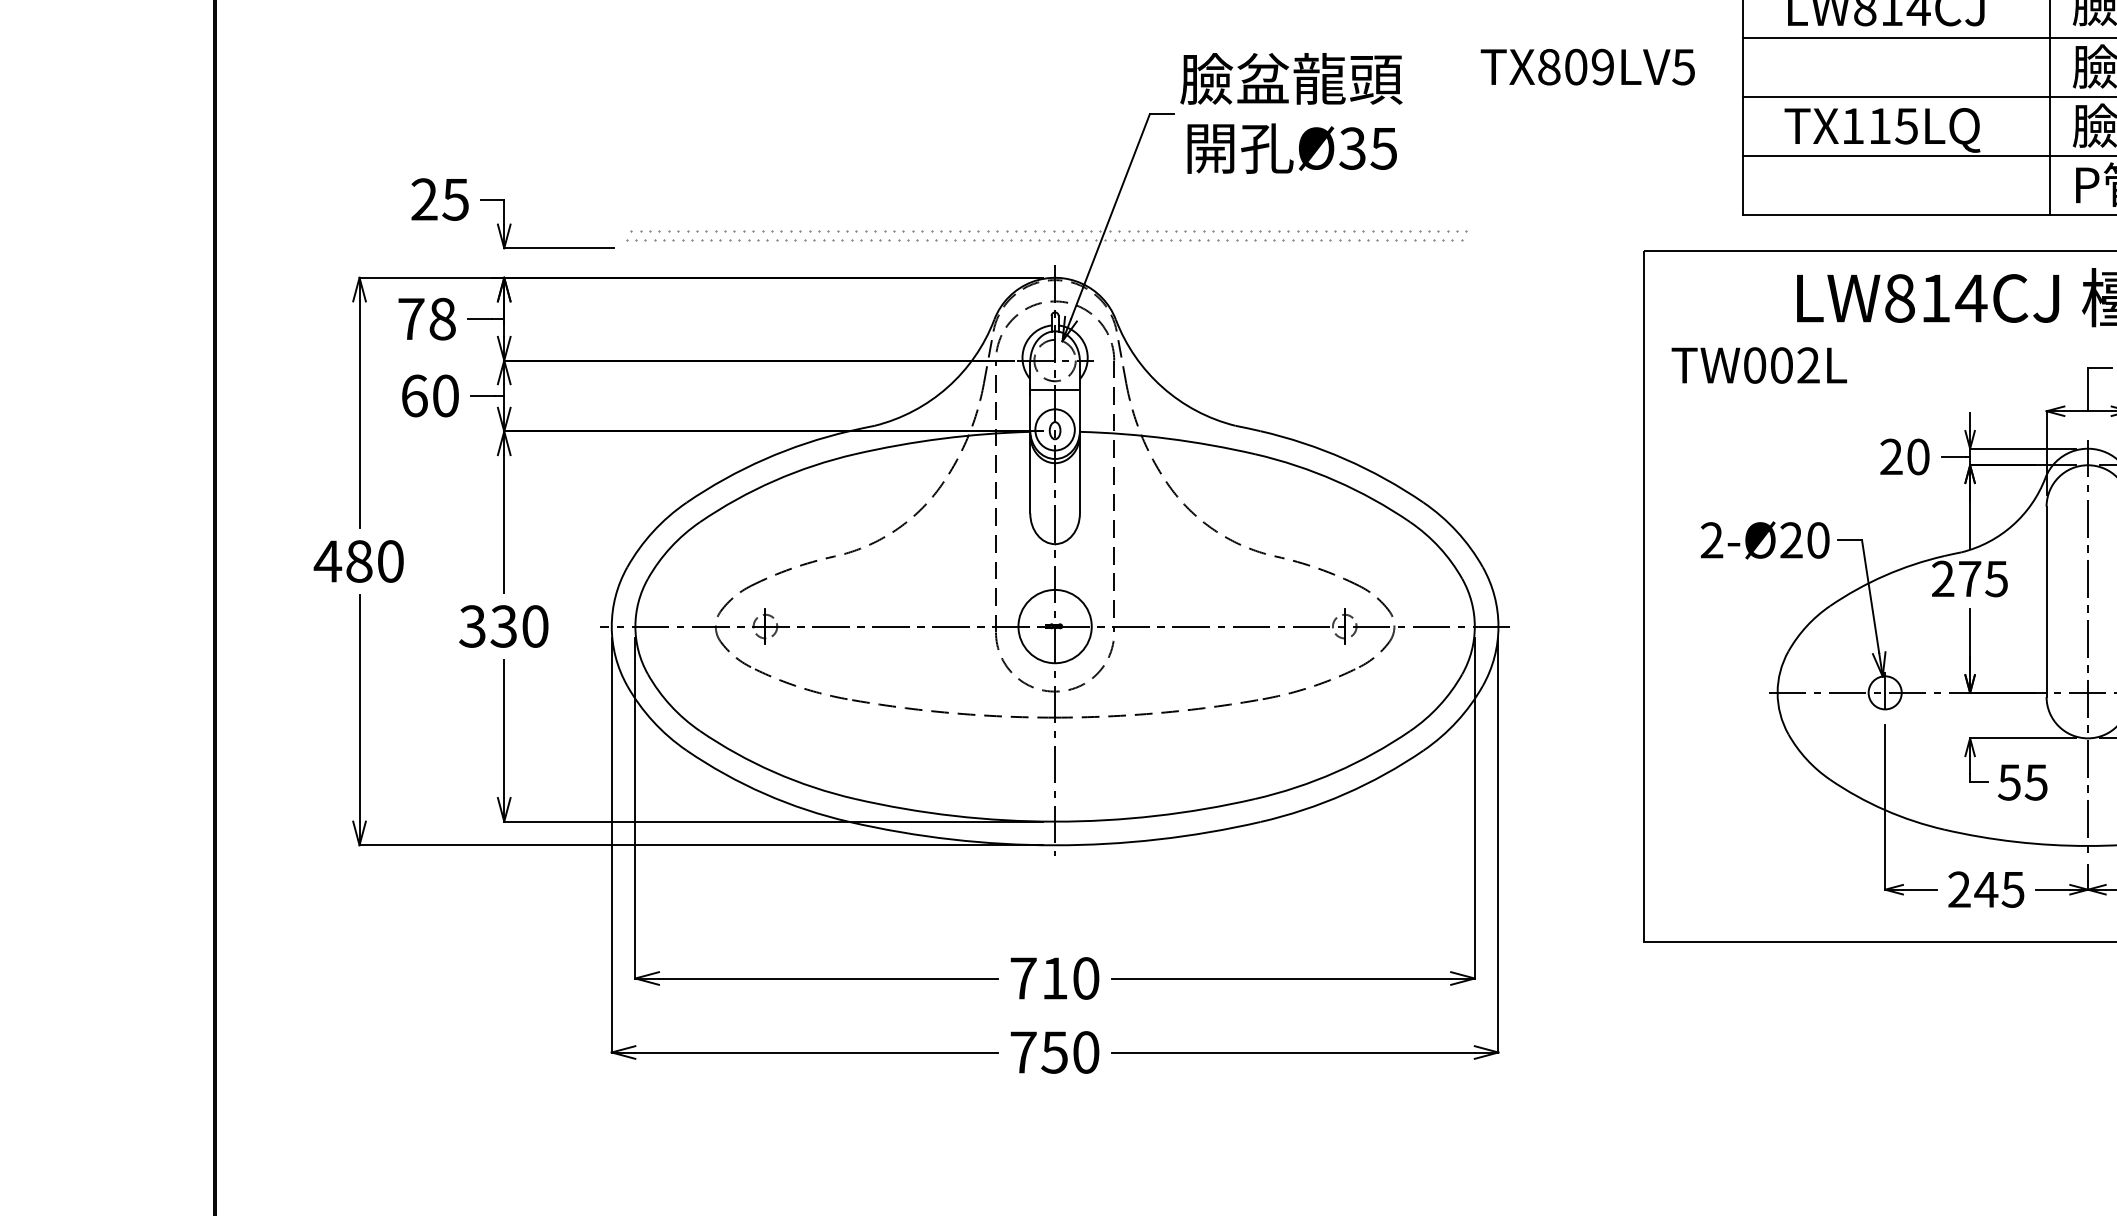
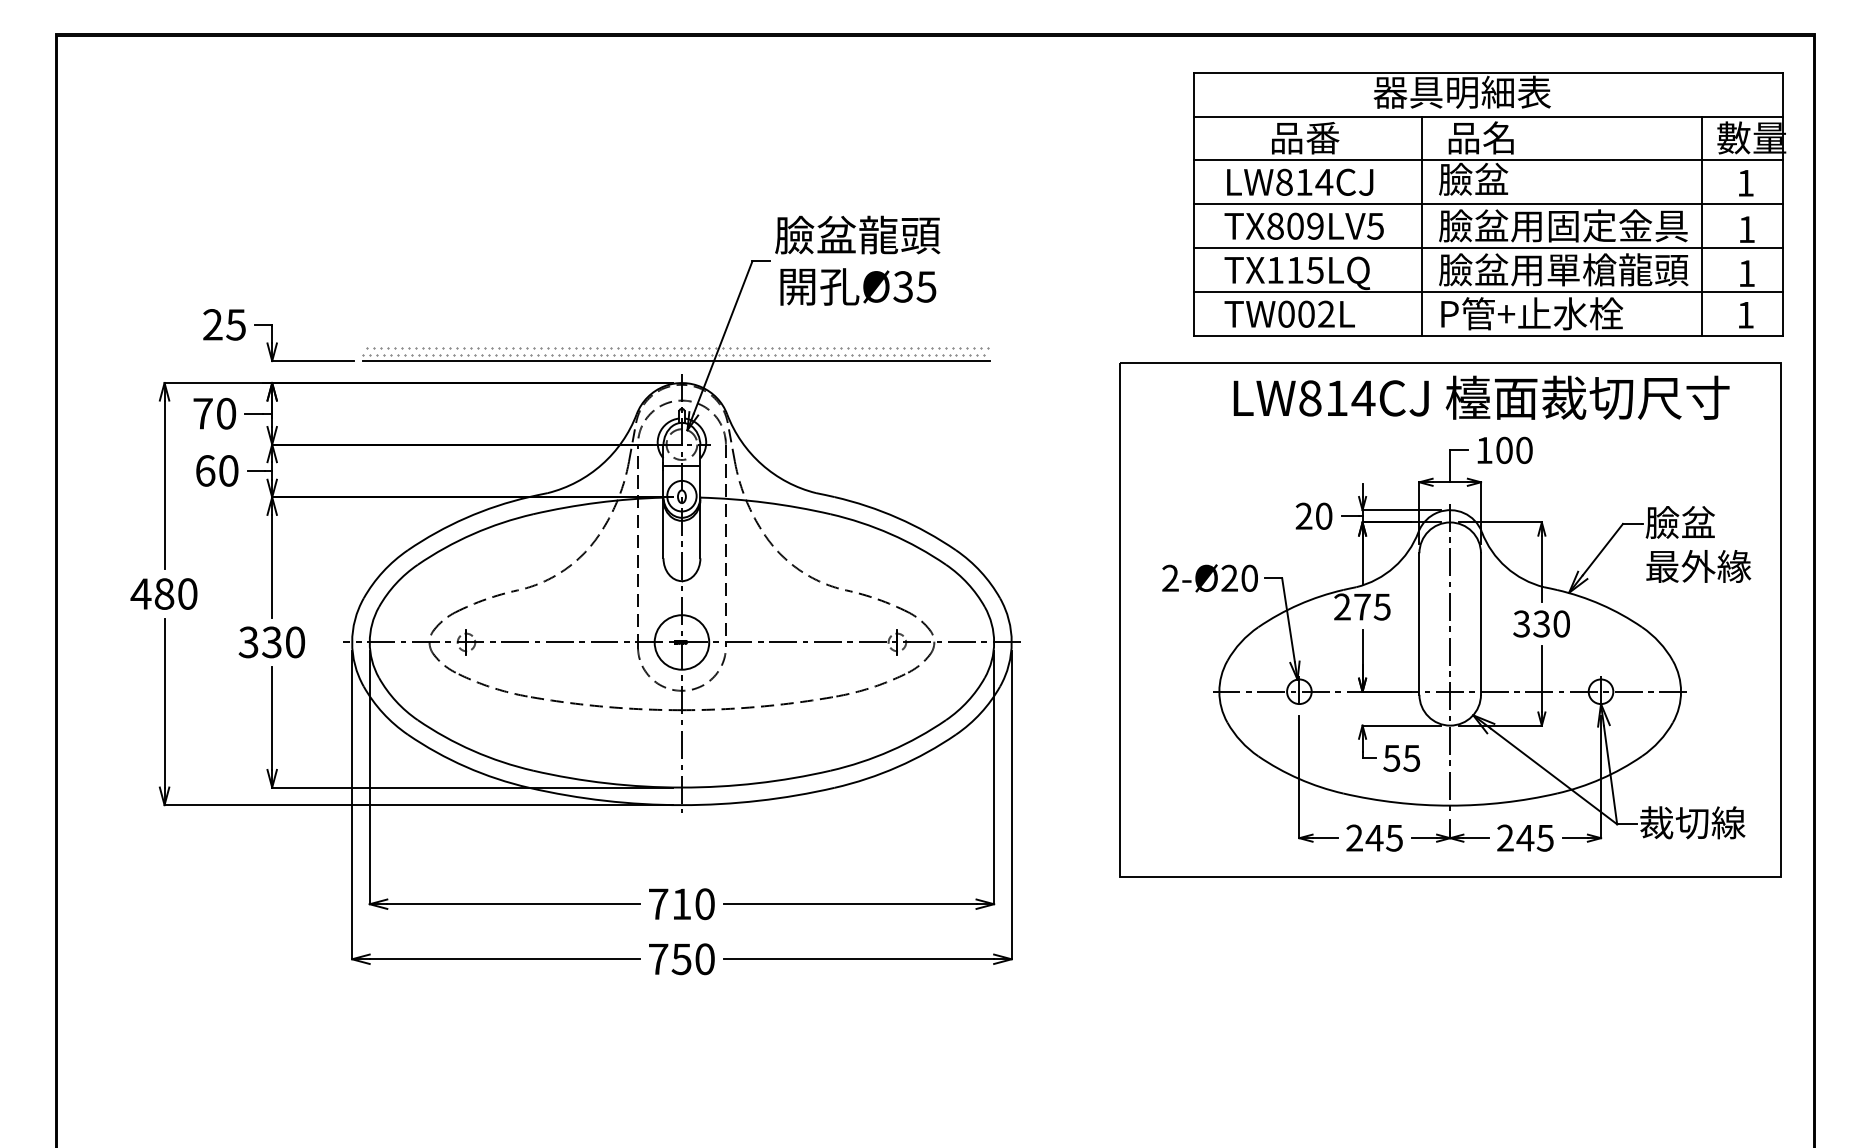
text: (1586, 66) -> (1303, 225), moved
line: (1047, 248) -> (676, 361), added
text: (442, 318) -> (226, 413), 78 -> 70
text: (1758, 364) -> (1289, 313), moved

